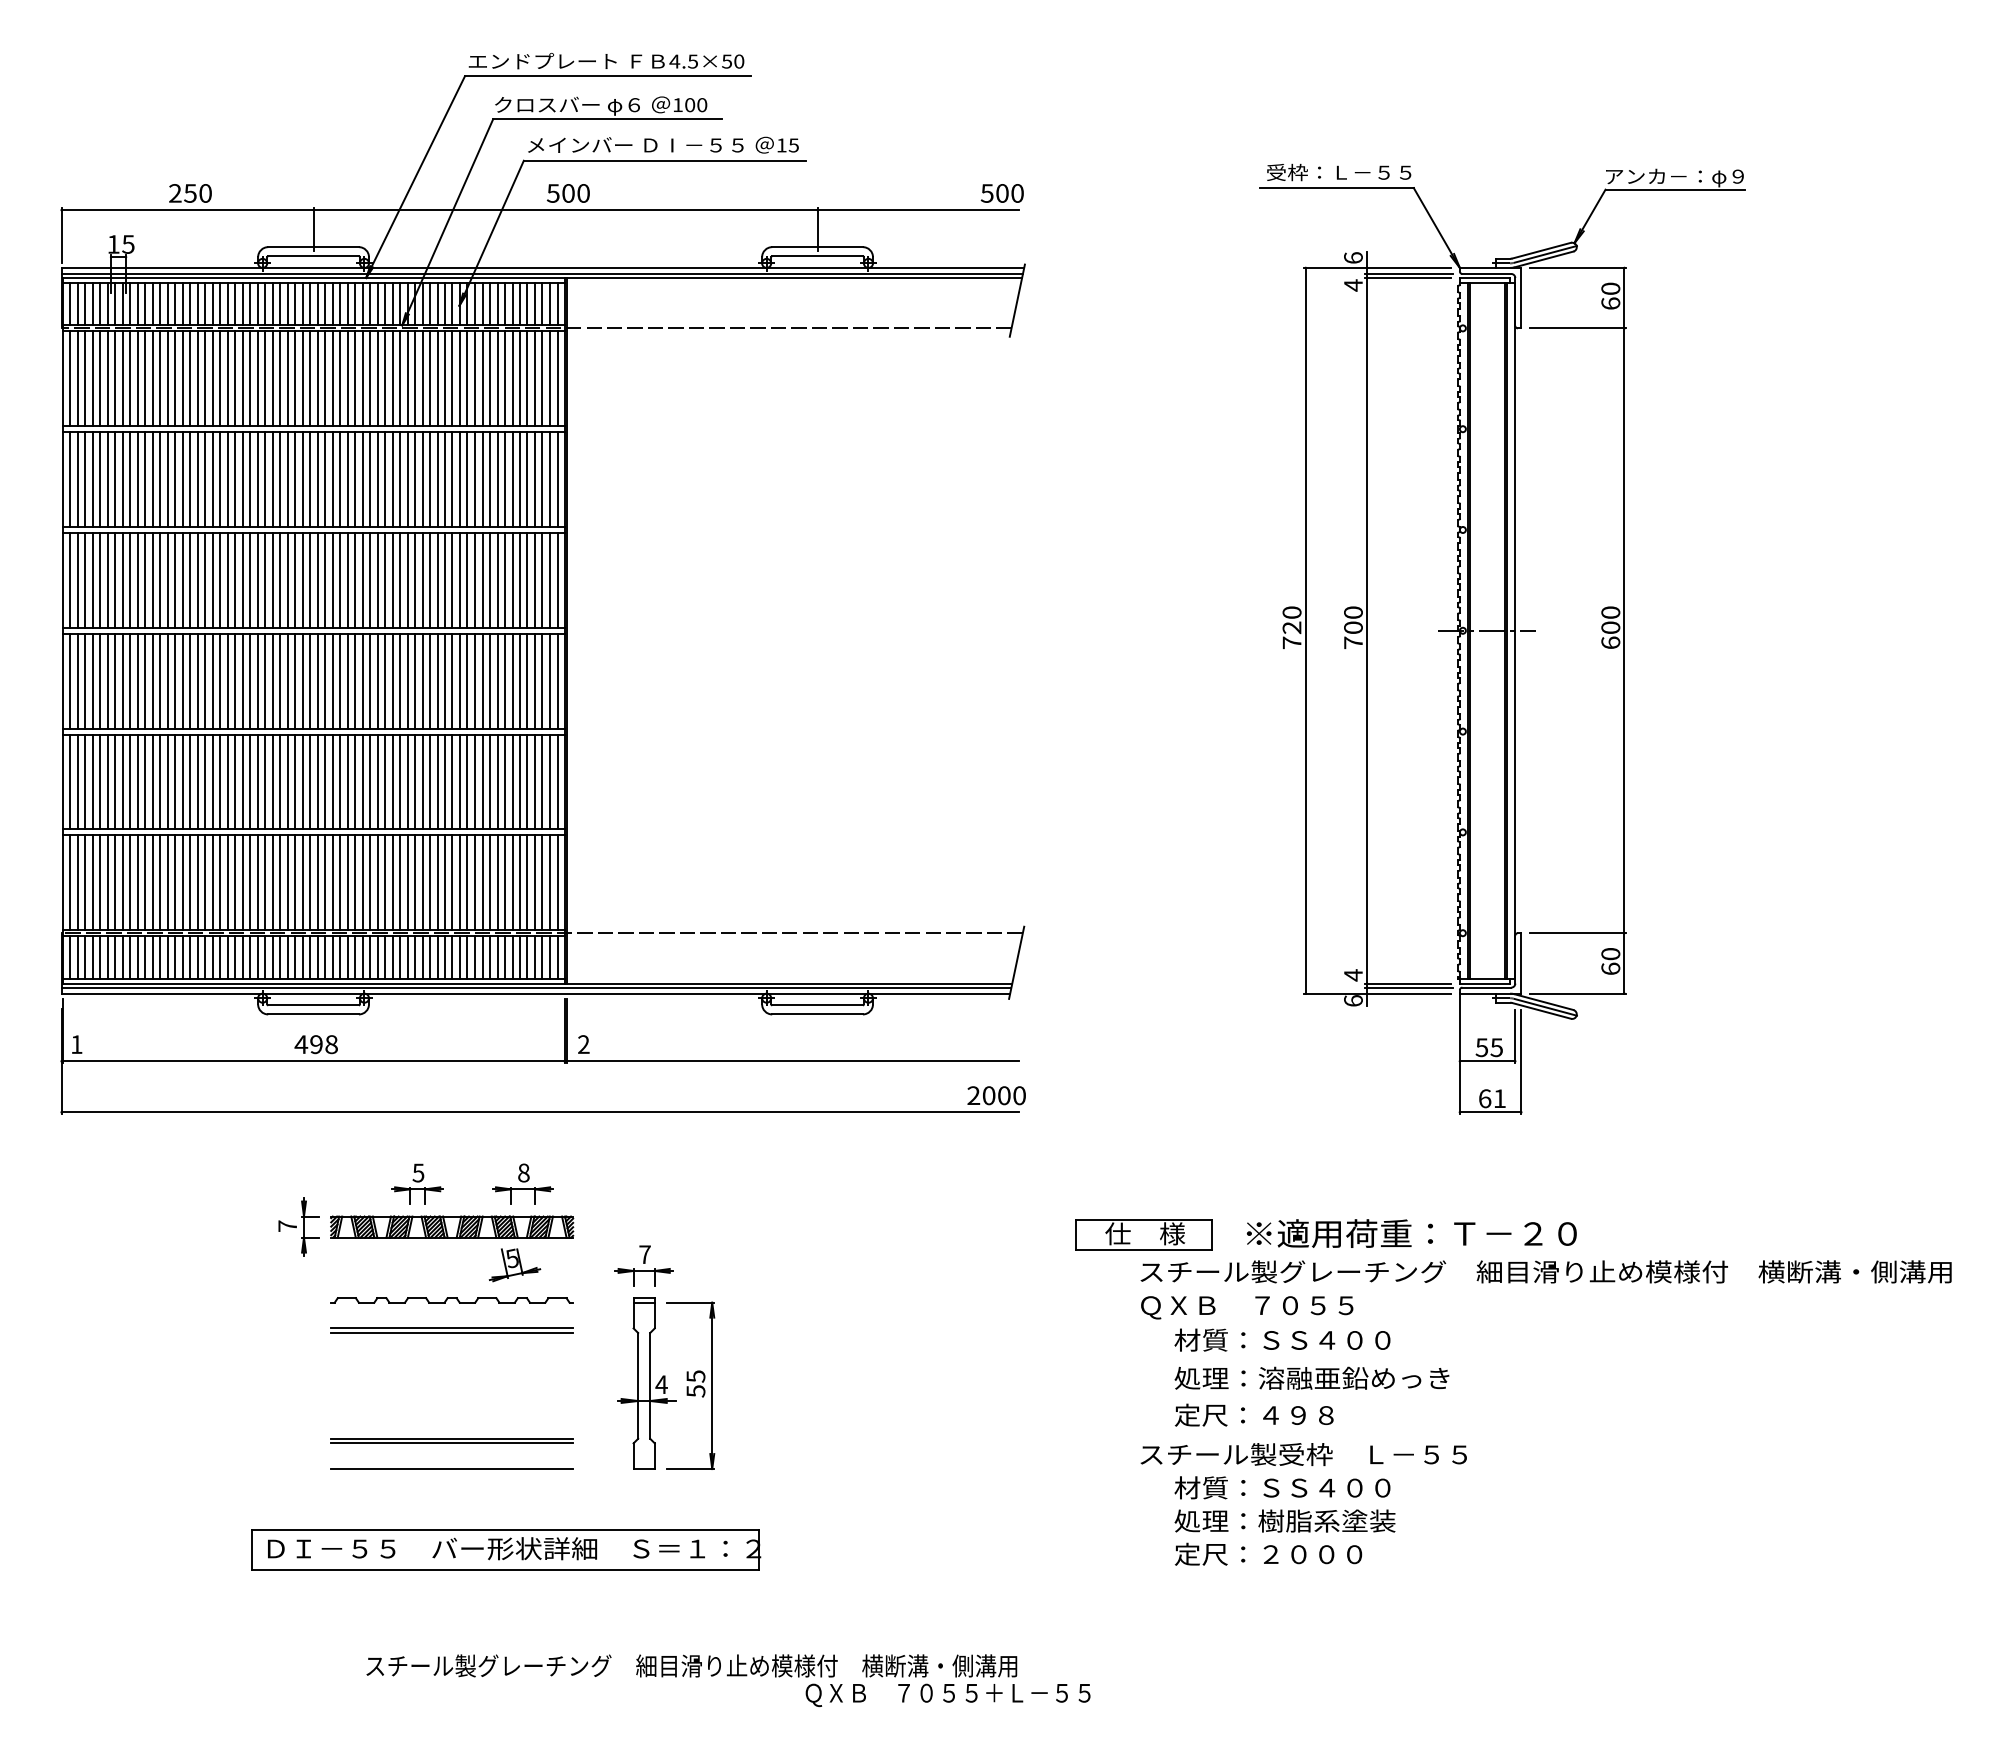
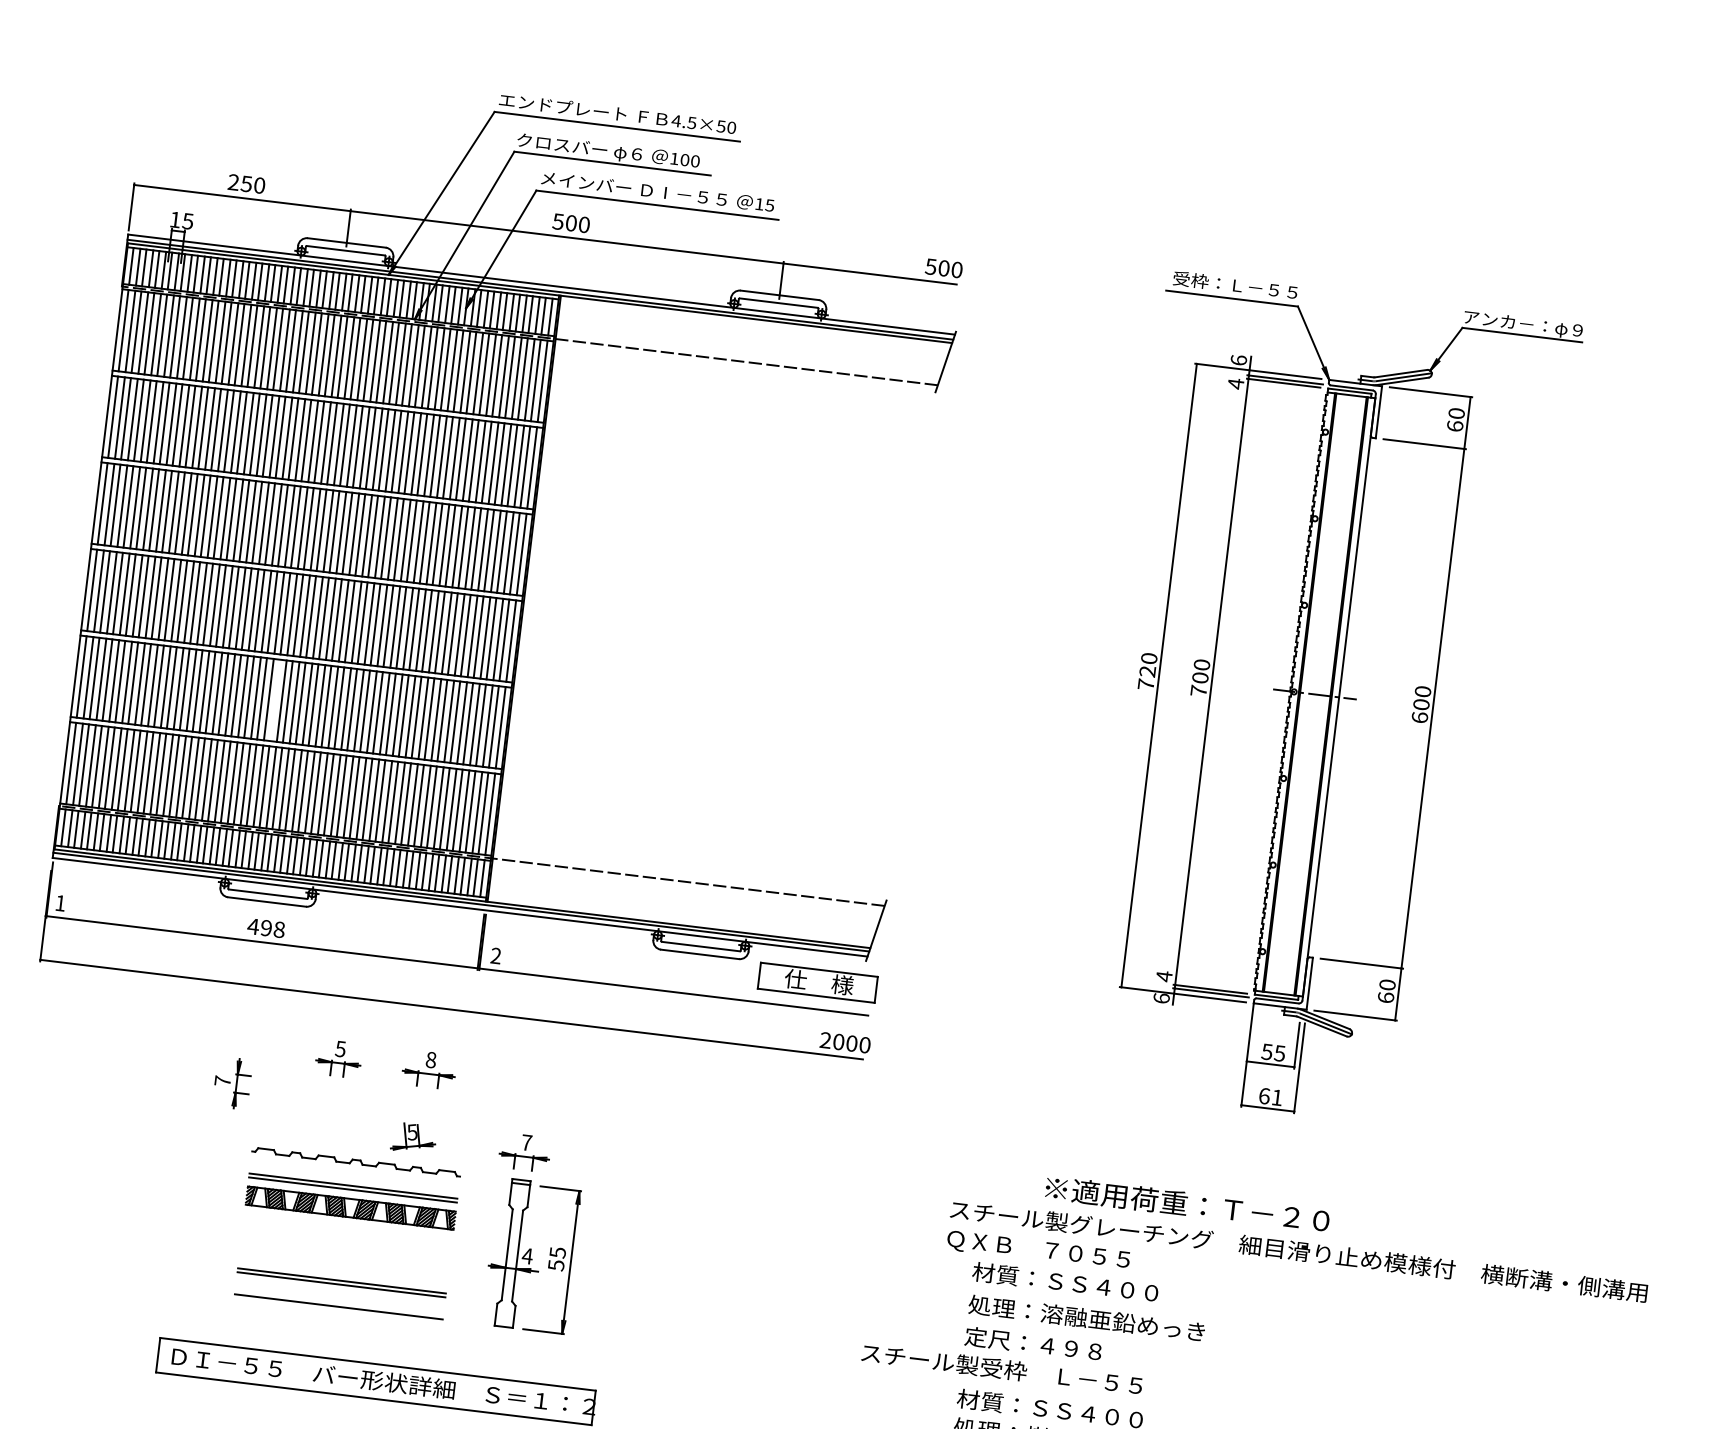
line: (294, 781) -> (274, 699), removed
part: (452, 1226) -> (351, 1207), moved
part: (1143, 1234) -> (817, 982), moved
text: (1303, 1454) -> (1001, 1369), moved

